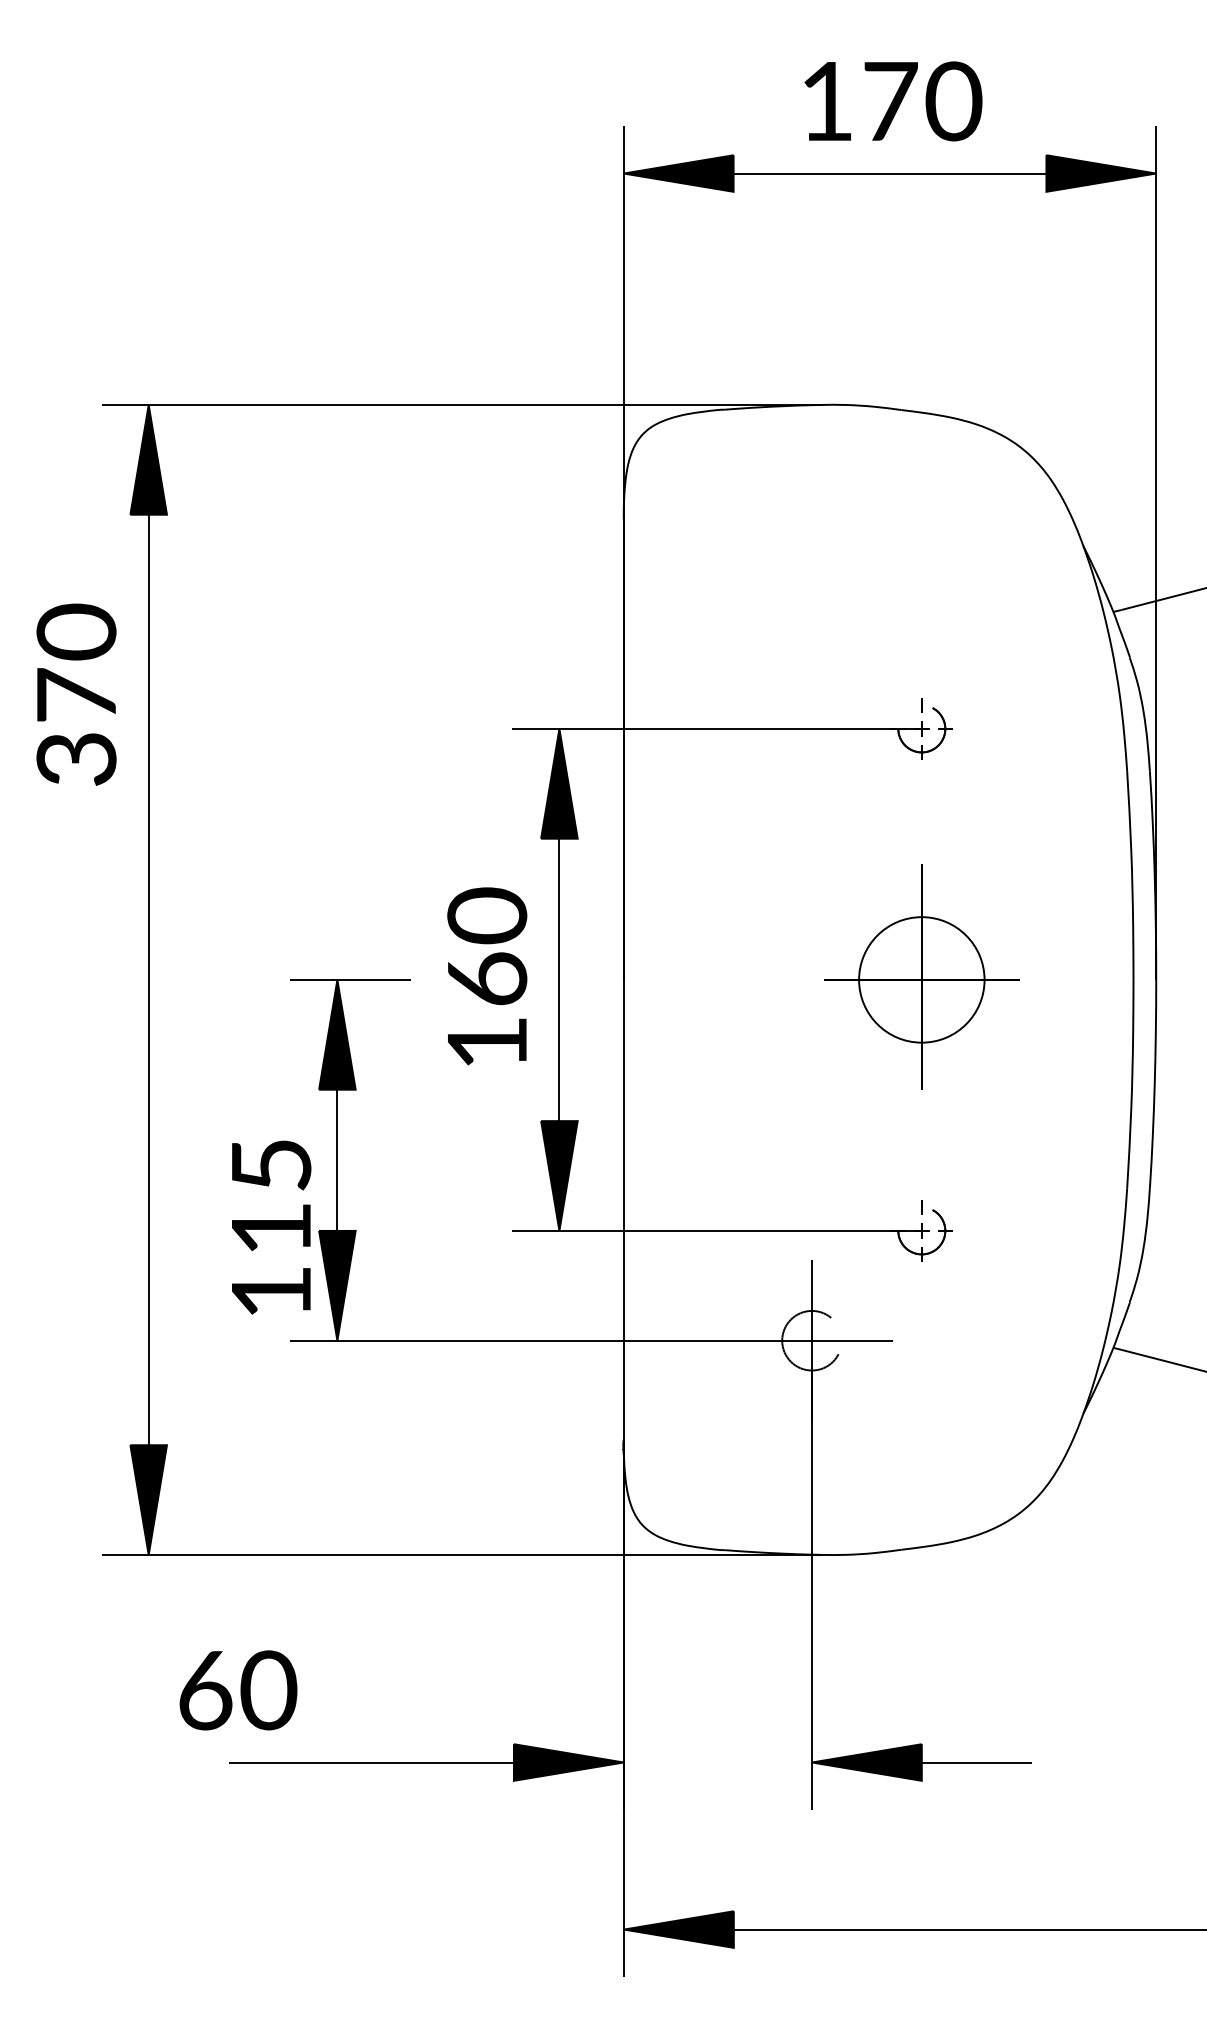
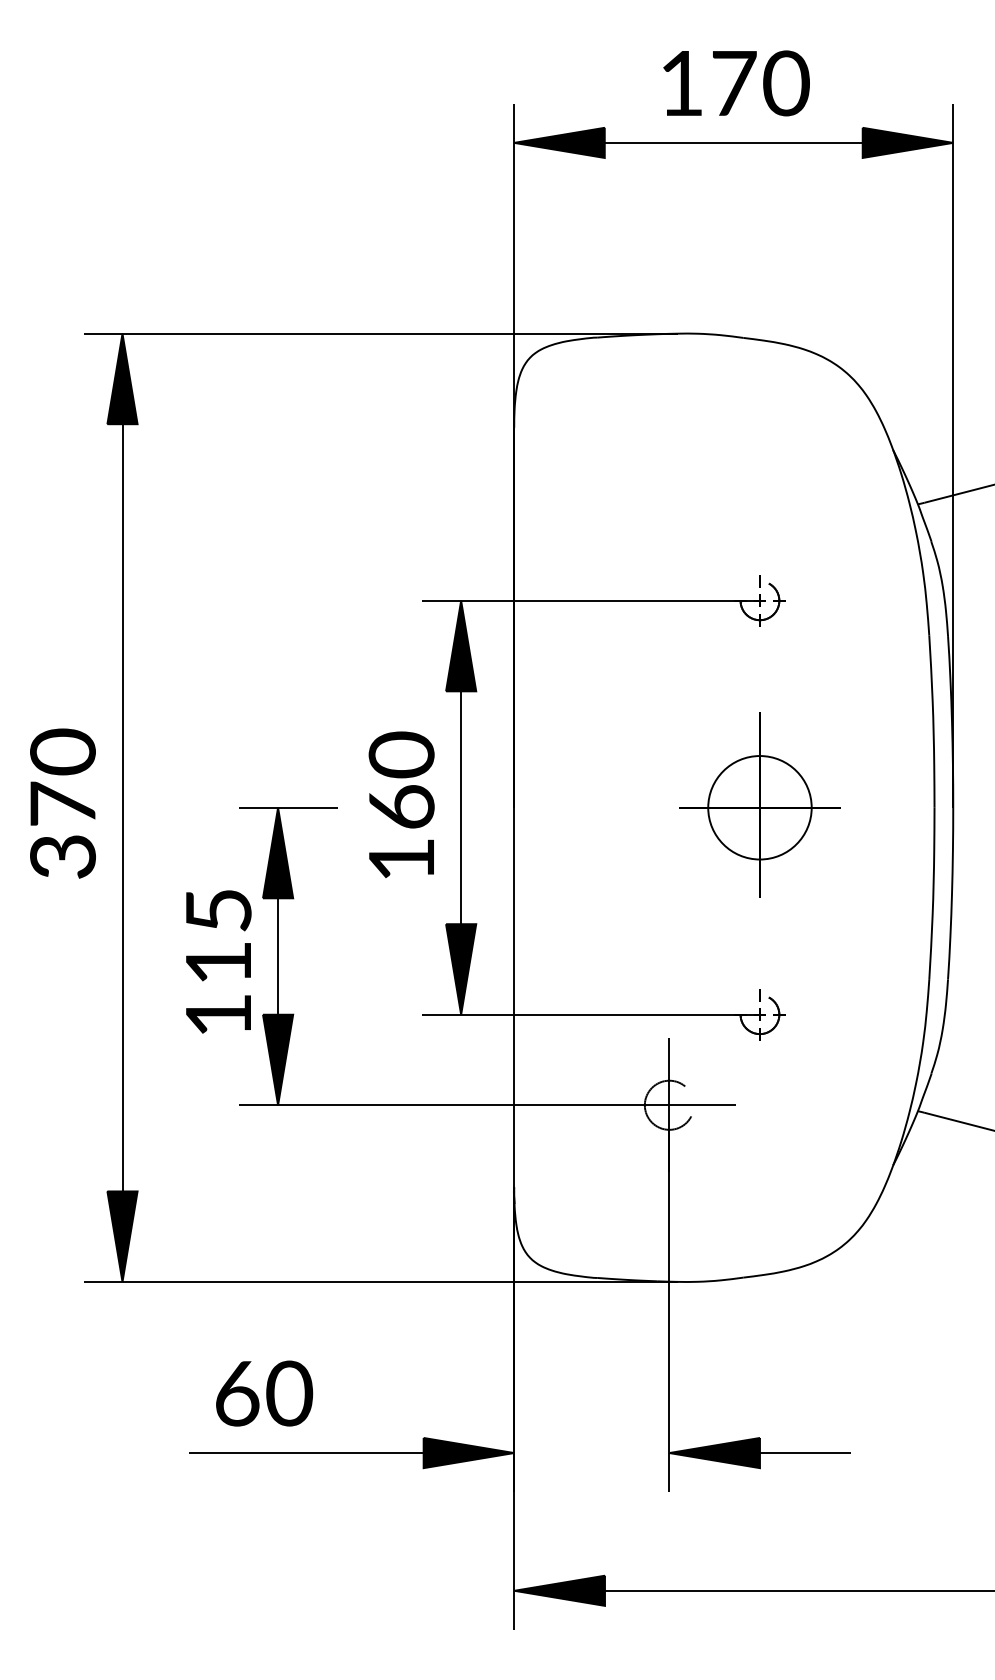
text: (75, 694) -> (62, 803), moved
text: (271, 1226) -> (218, 961), moved
text: (238, 1690) -> (264, 1393), moved

